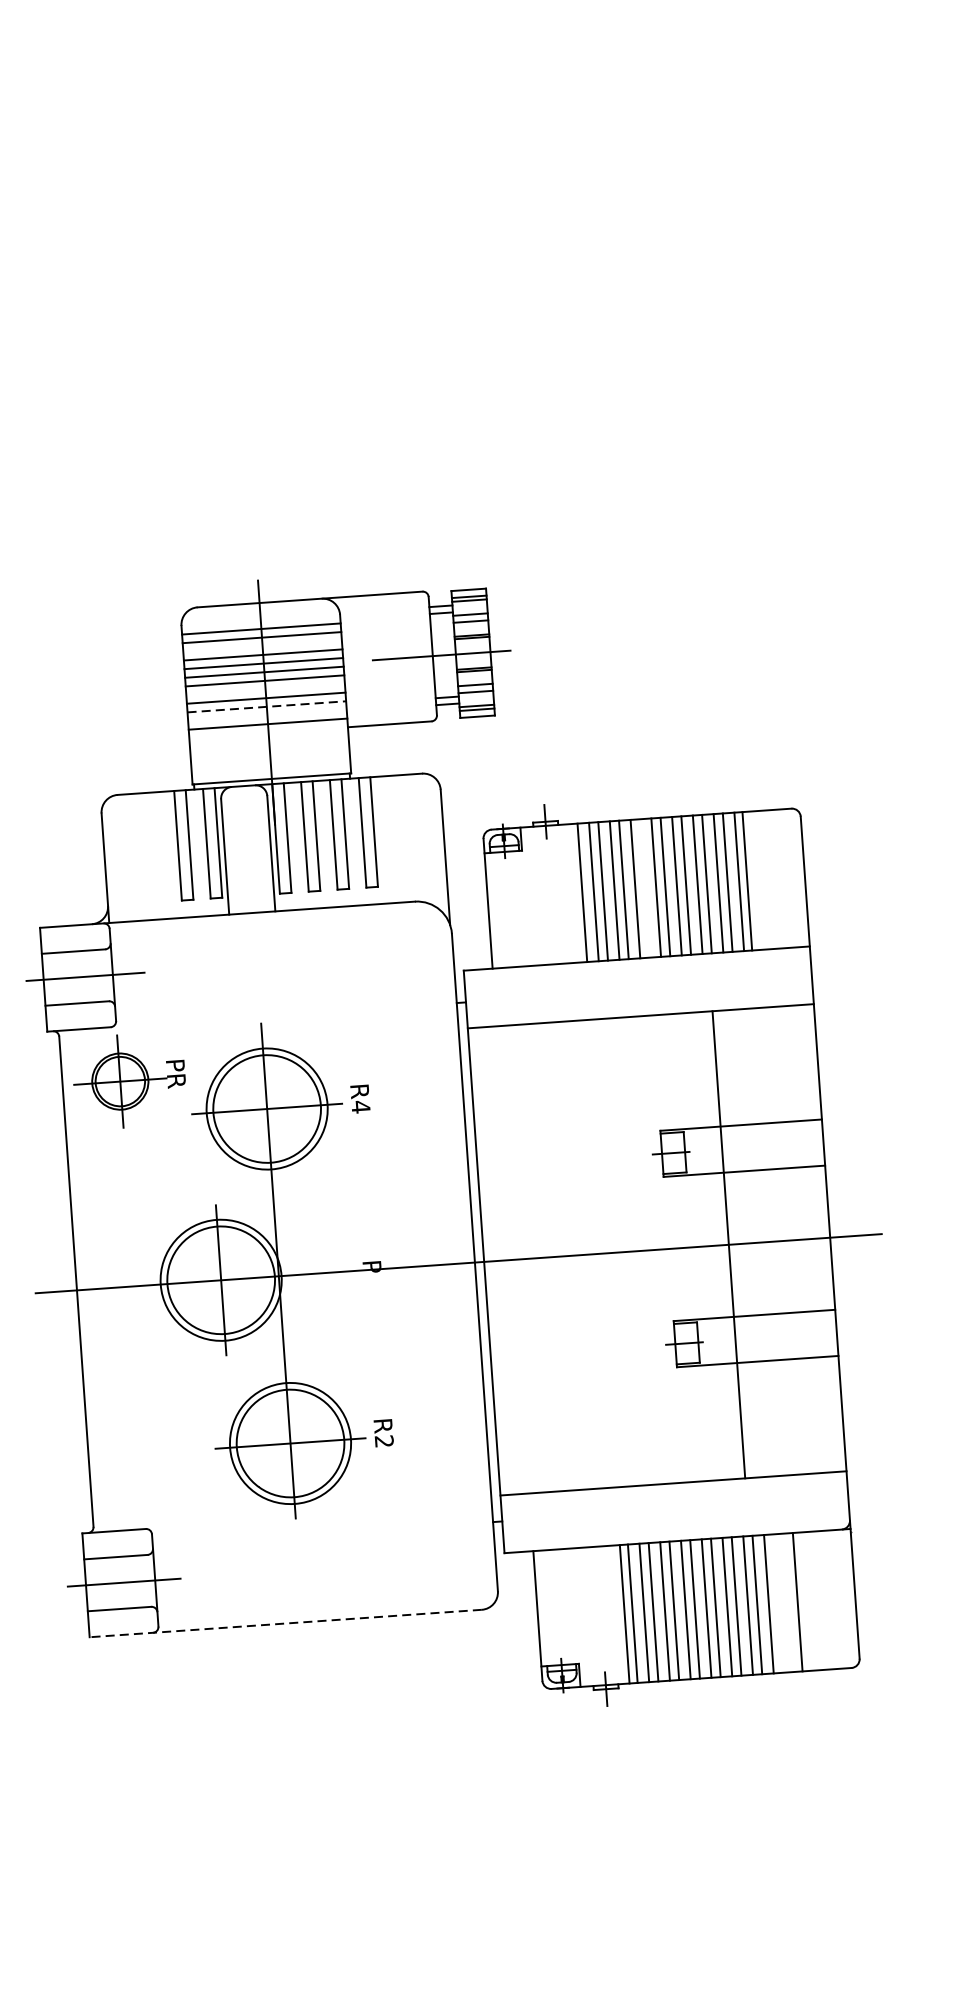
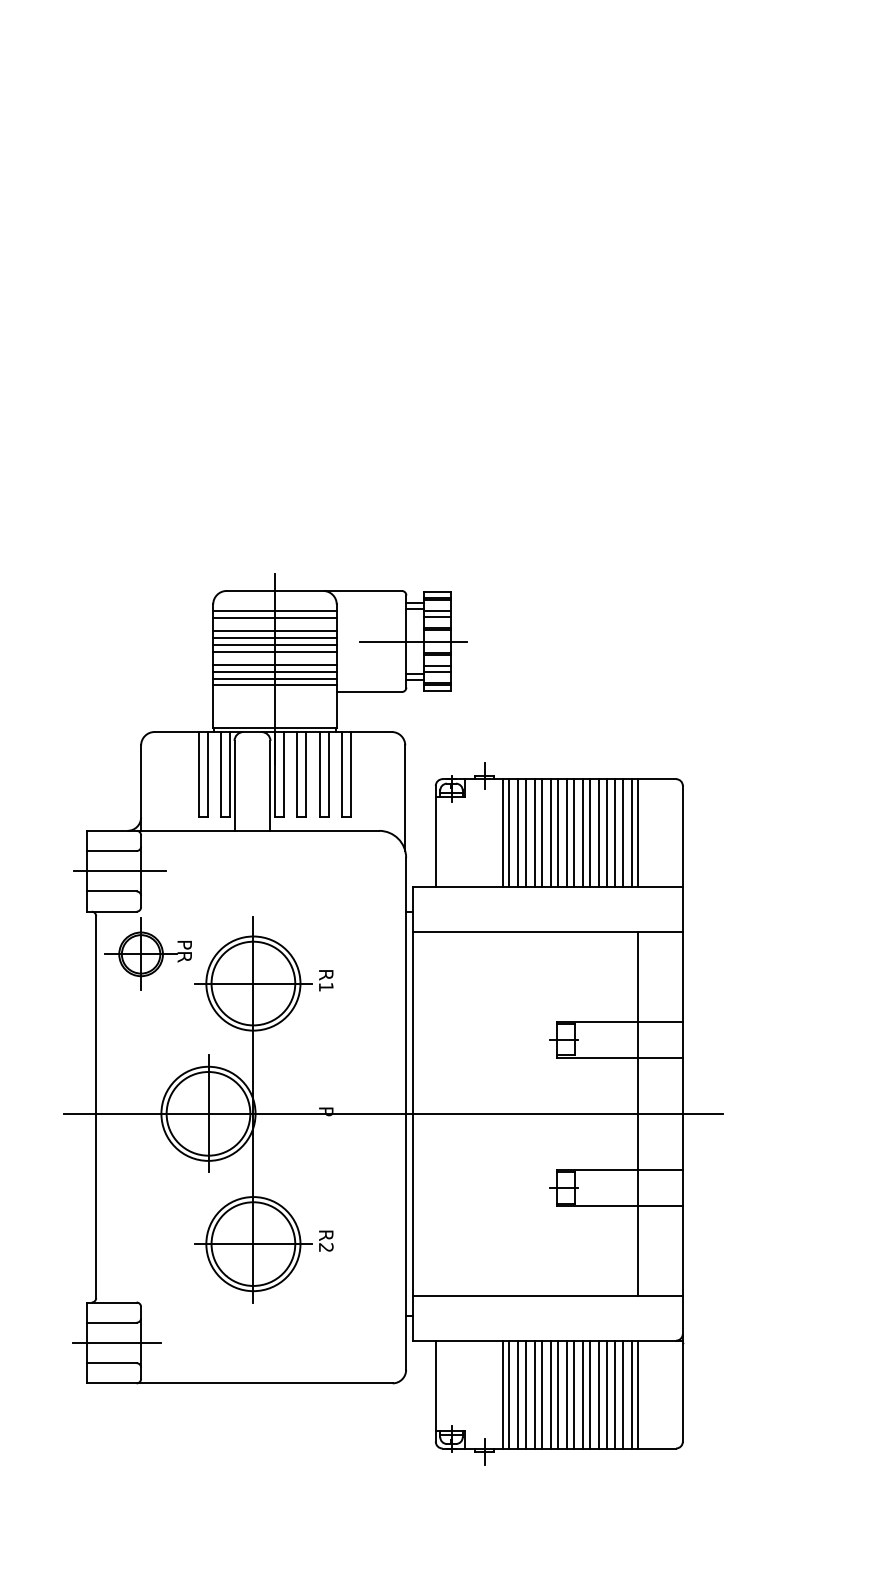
line: (266, 706) -> (274, 671), dashed -> solid
line: (266, 715) -> (274, 678), added
line: (644, 889) -> (557, 833), added
line: (574, 893) -> (503, 833), added
text: (361, 1106) -> (326, 986), R4 -> R1
line: (728, 1244) -> (637, 1113), moved
line: (789, 1602) -> (631, 1394), added
line: (777, 1603) -> (622, 1394), added
line: (285, 1623) -> (239, 1383), dashed -> solid

